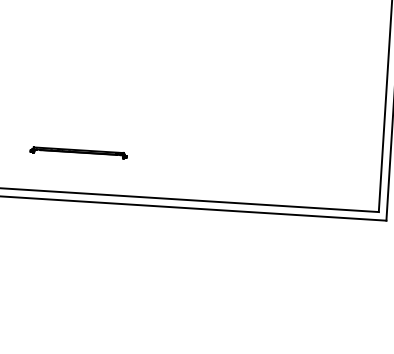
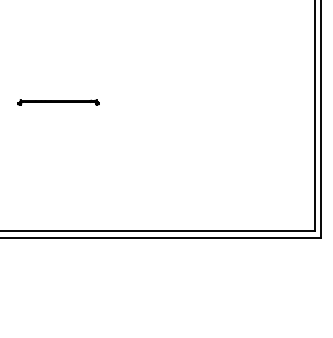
part: (78, 152) -> (58, 102), moved

